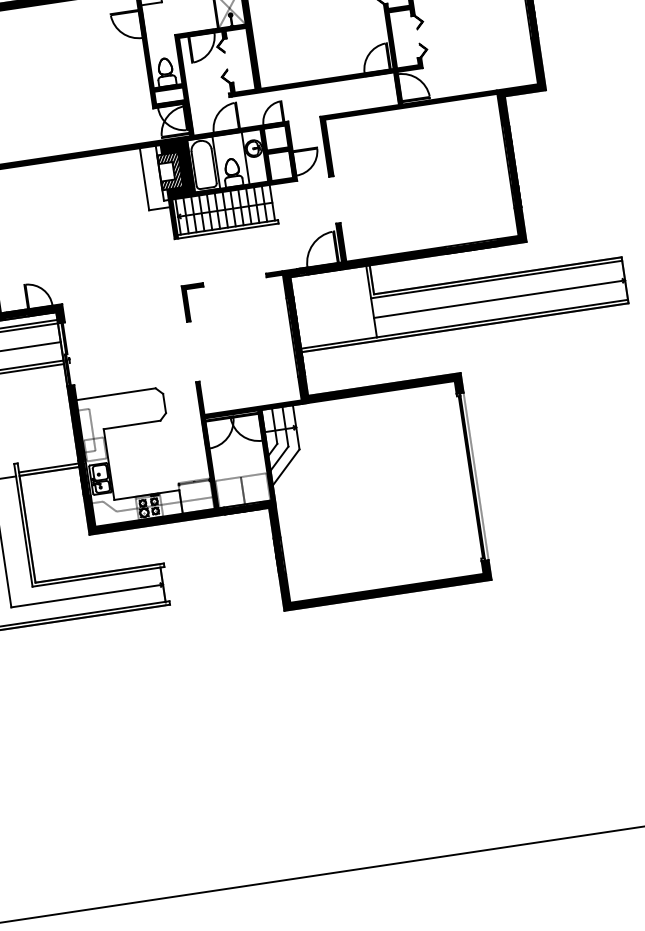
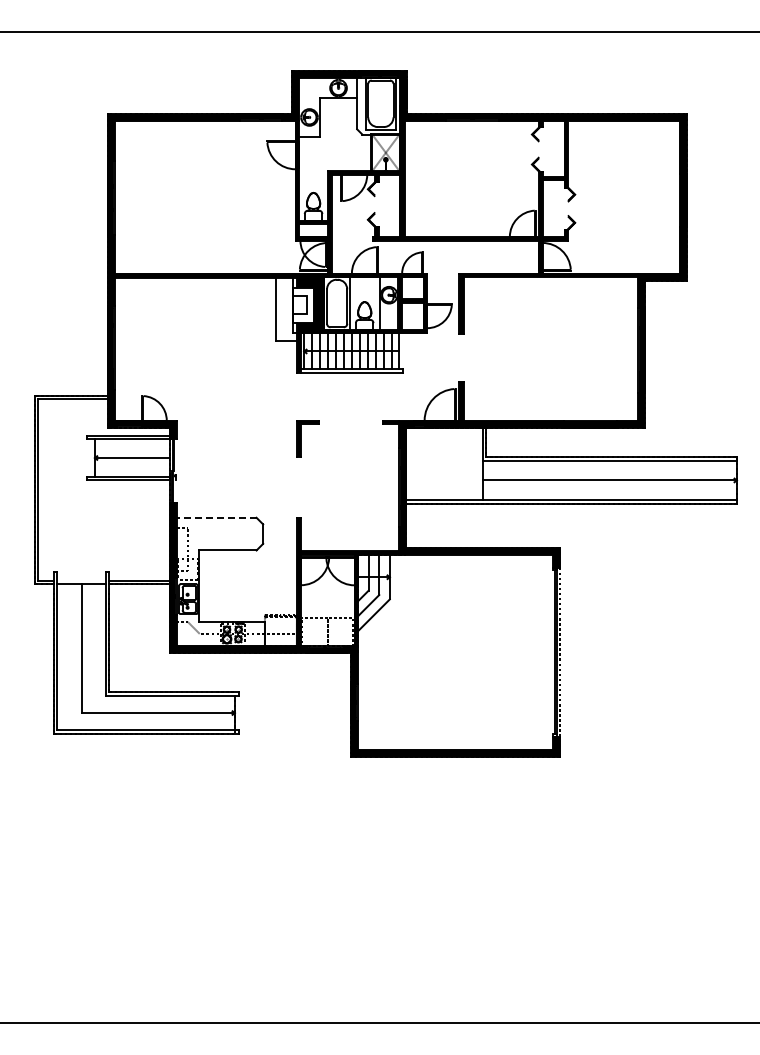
hatch: (169, 170) -> (302, 304), removed
line: (115, 394) -> (216, 517), solid -> dashed

